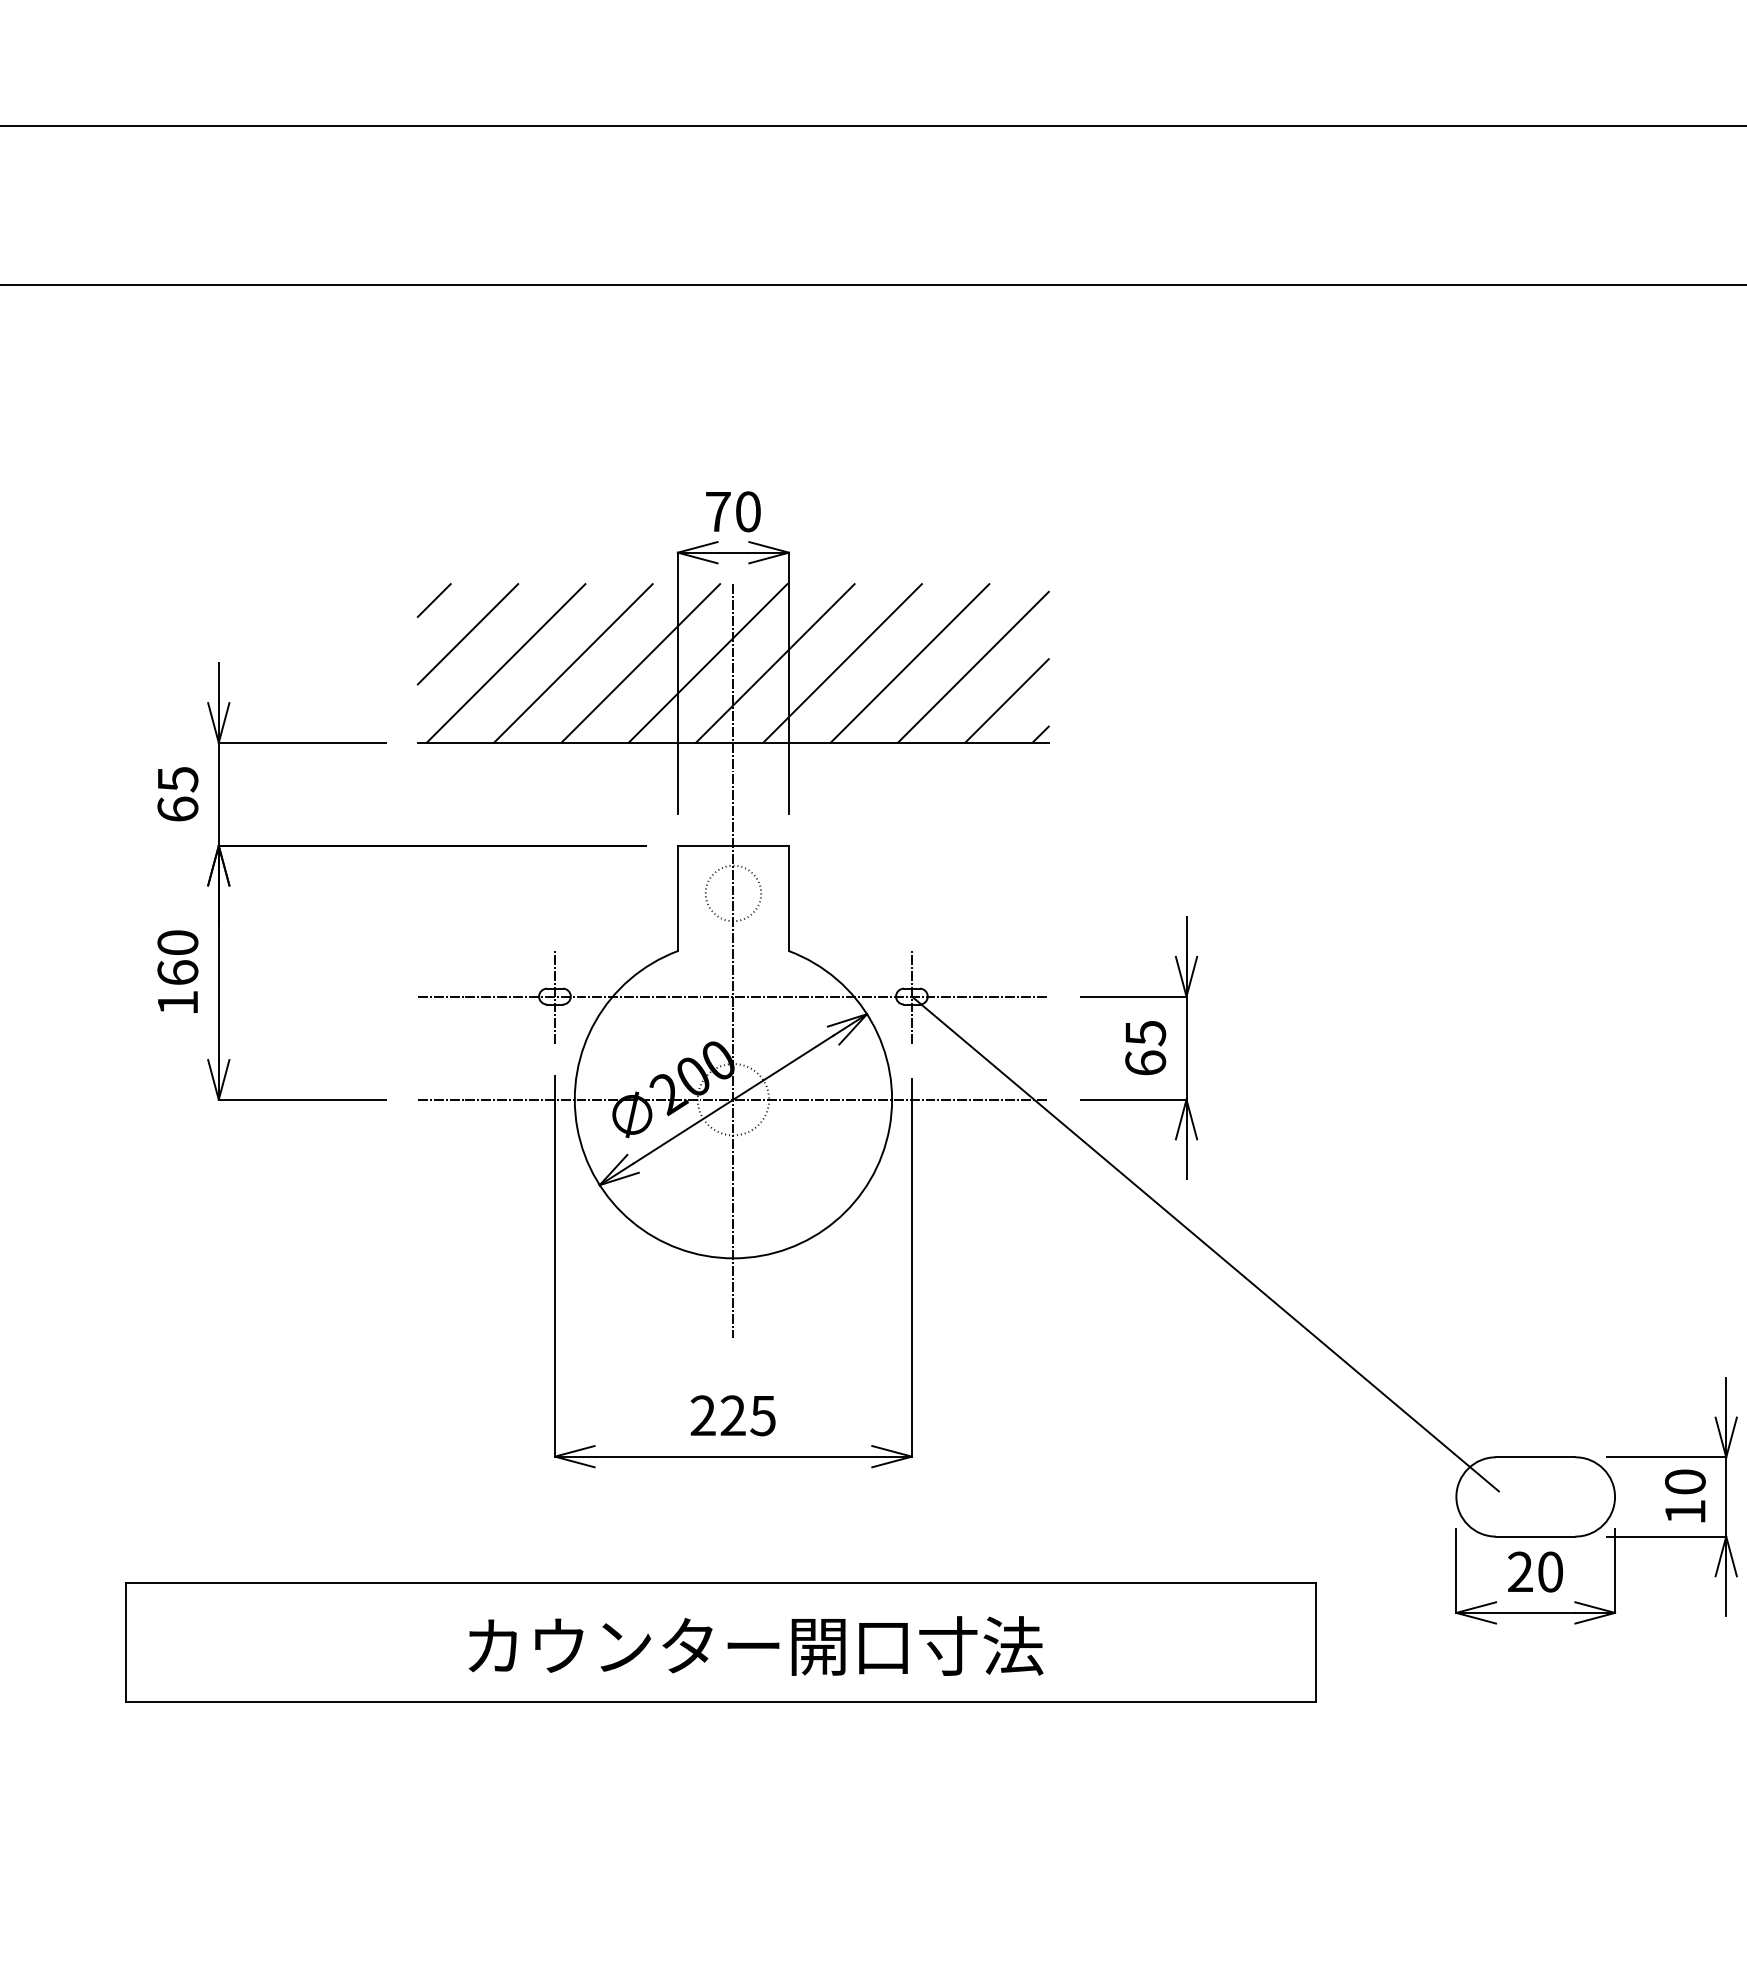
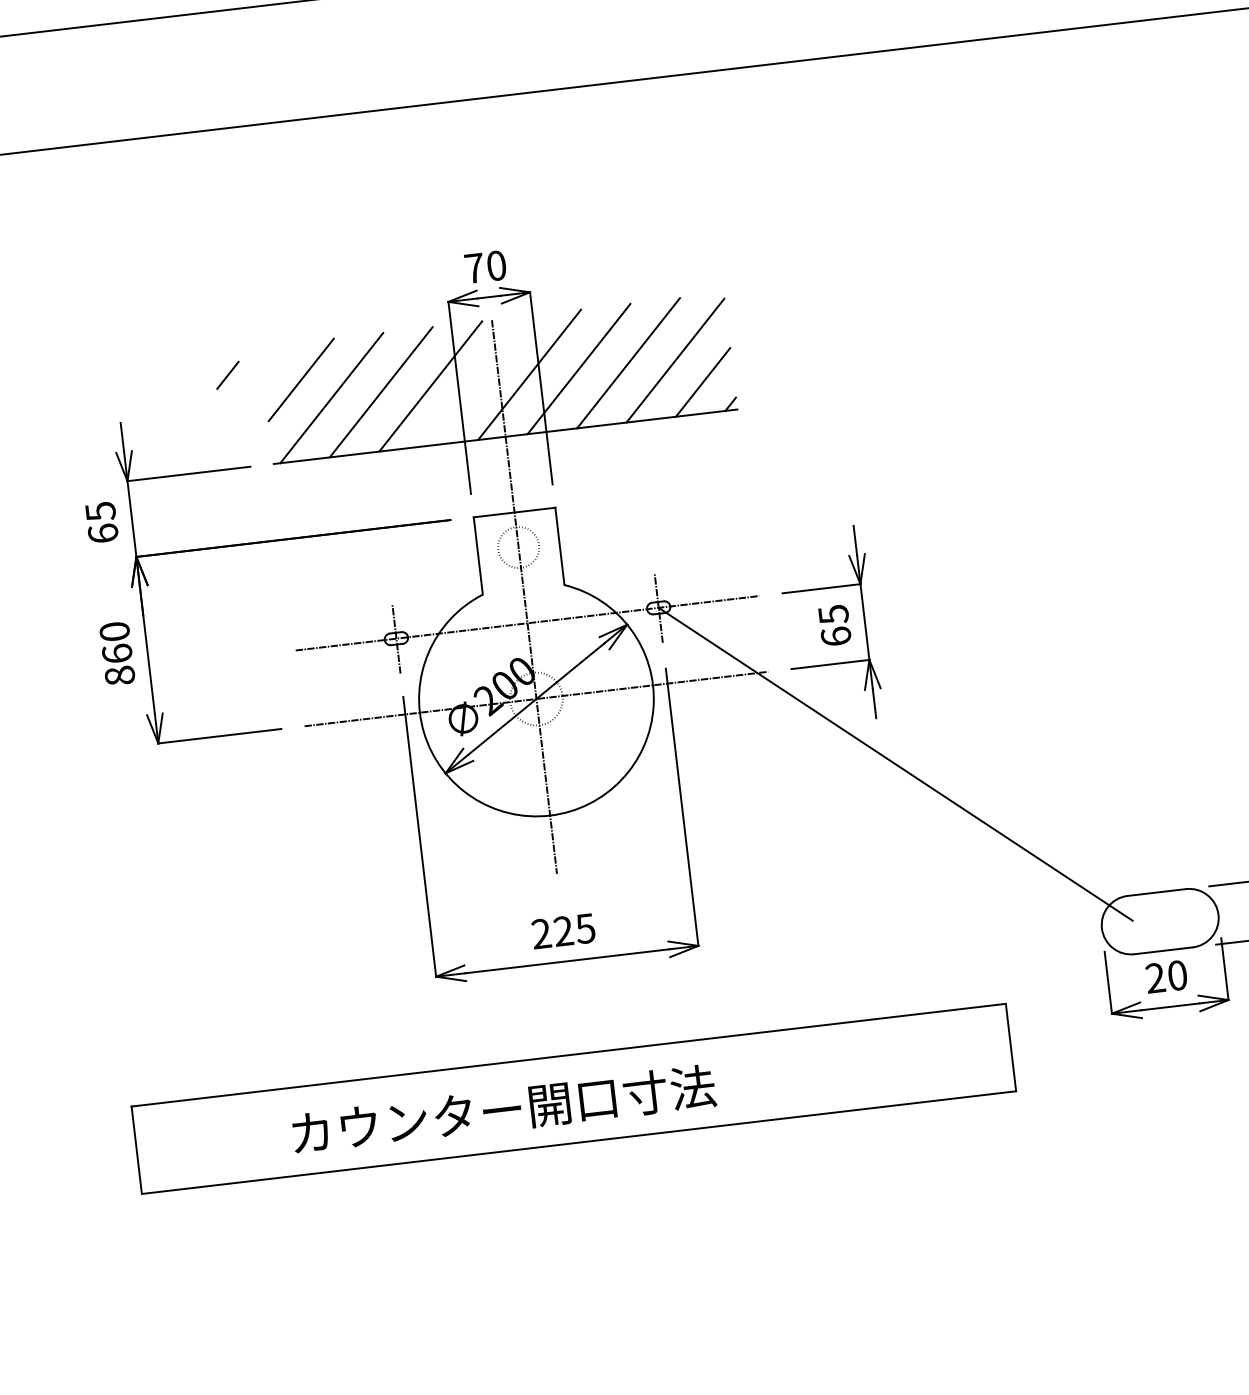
line: (433, 600) -> (227, 375), moved
line: (707, 663) -> (479, 380), removed
text: (177, 1002) -> (119, 675), 160 -> 860
text: (755, 1645) -> (503, 1109), moved

